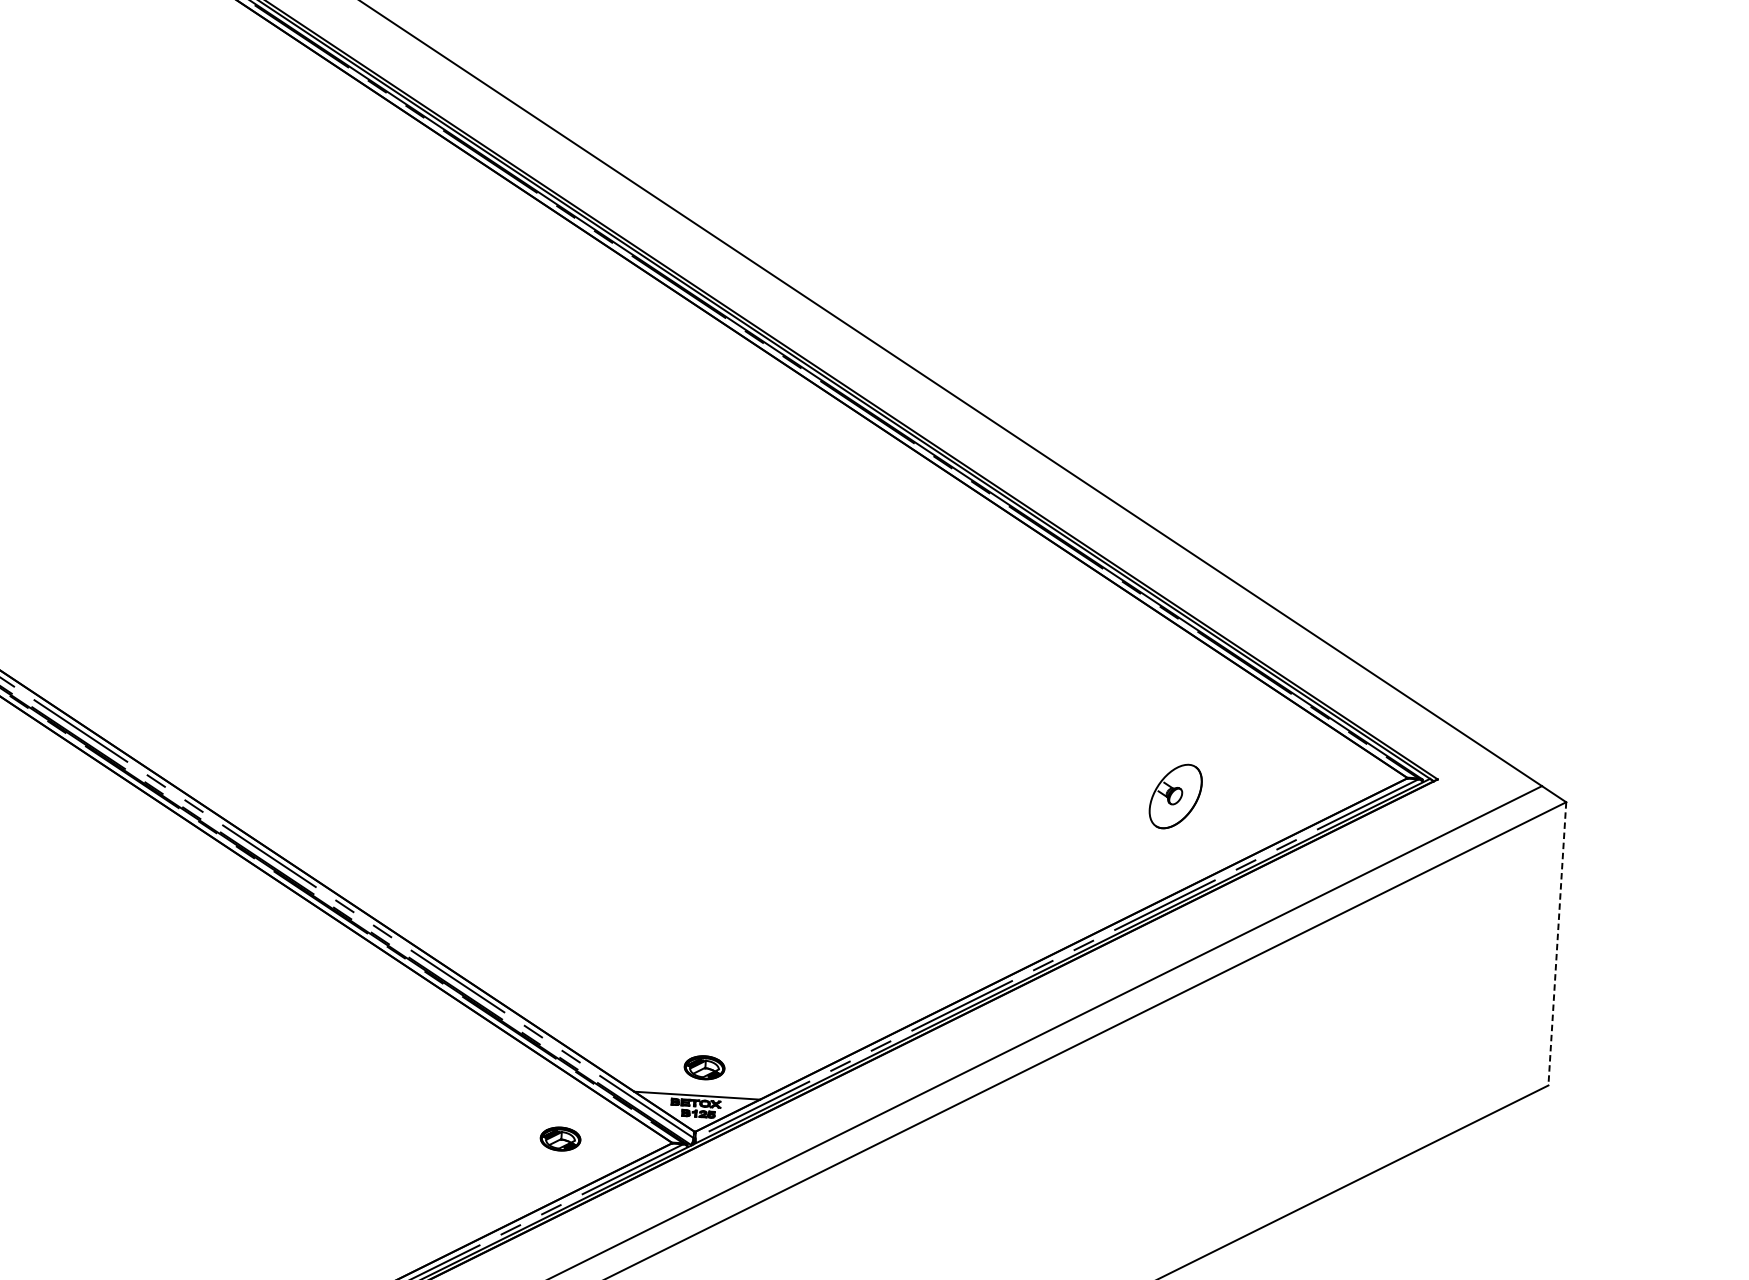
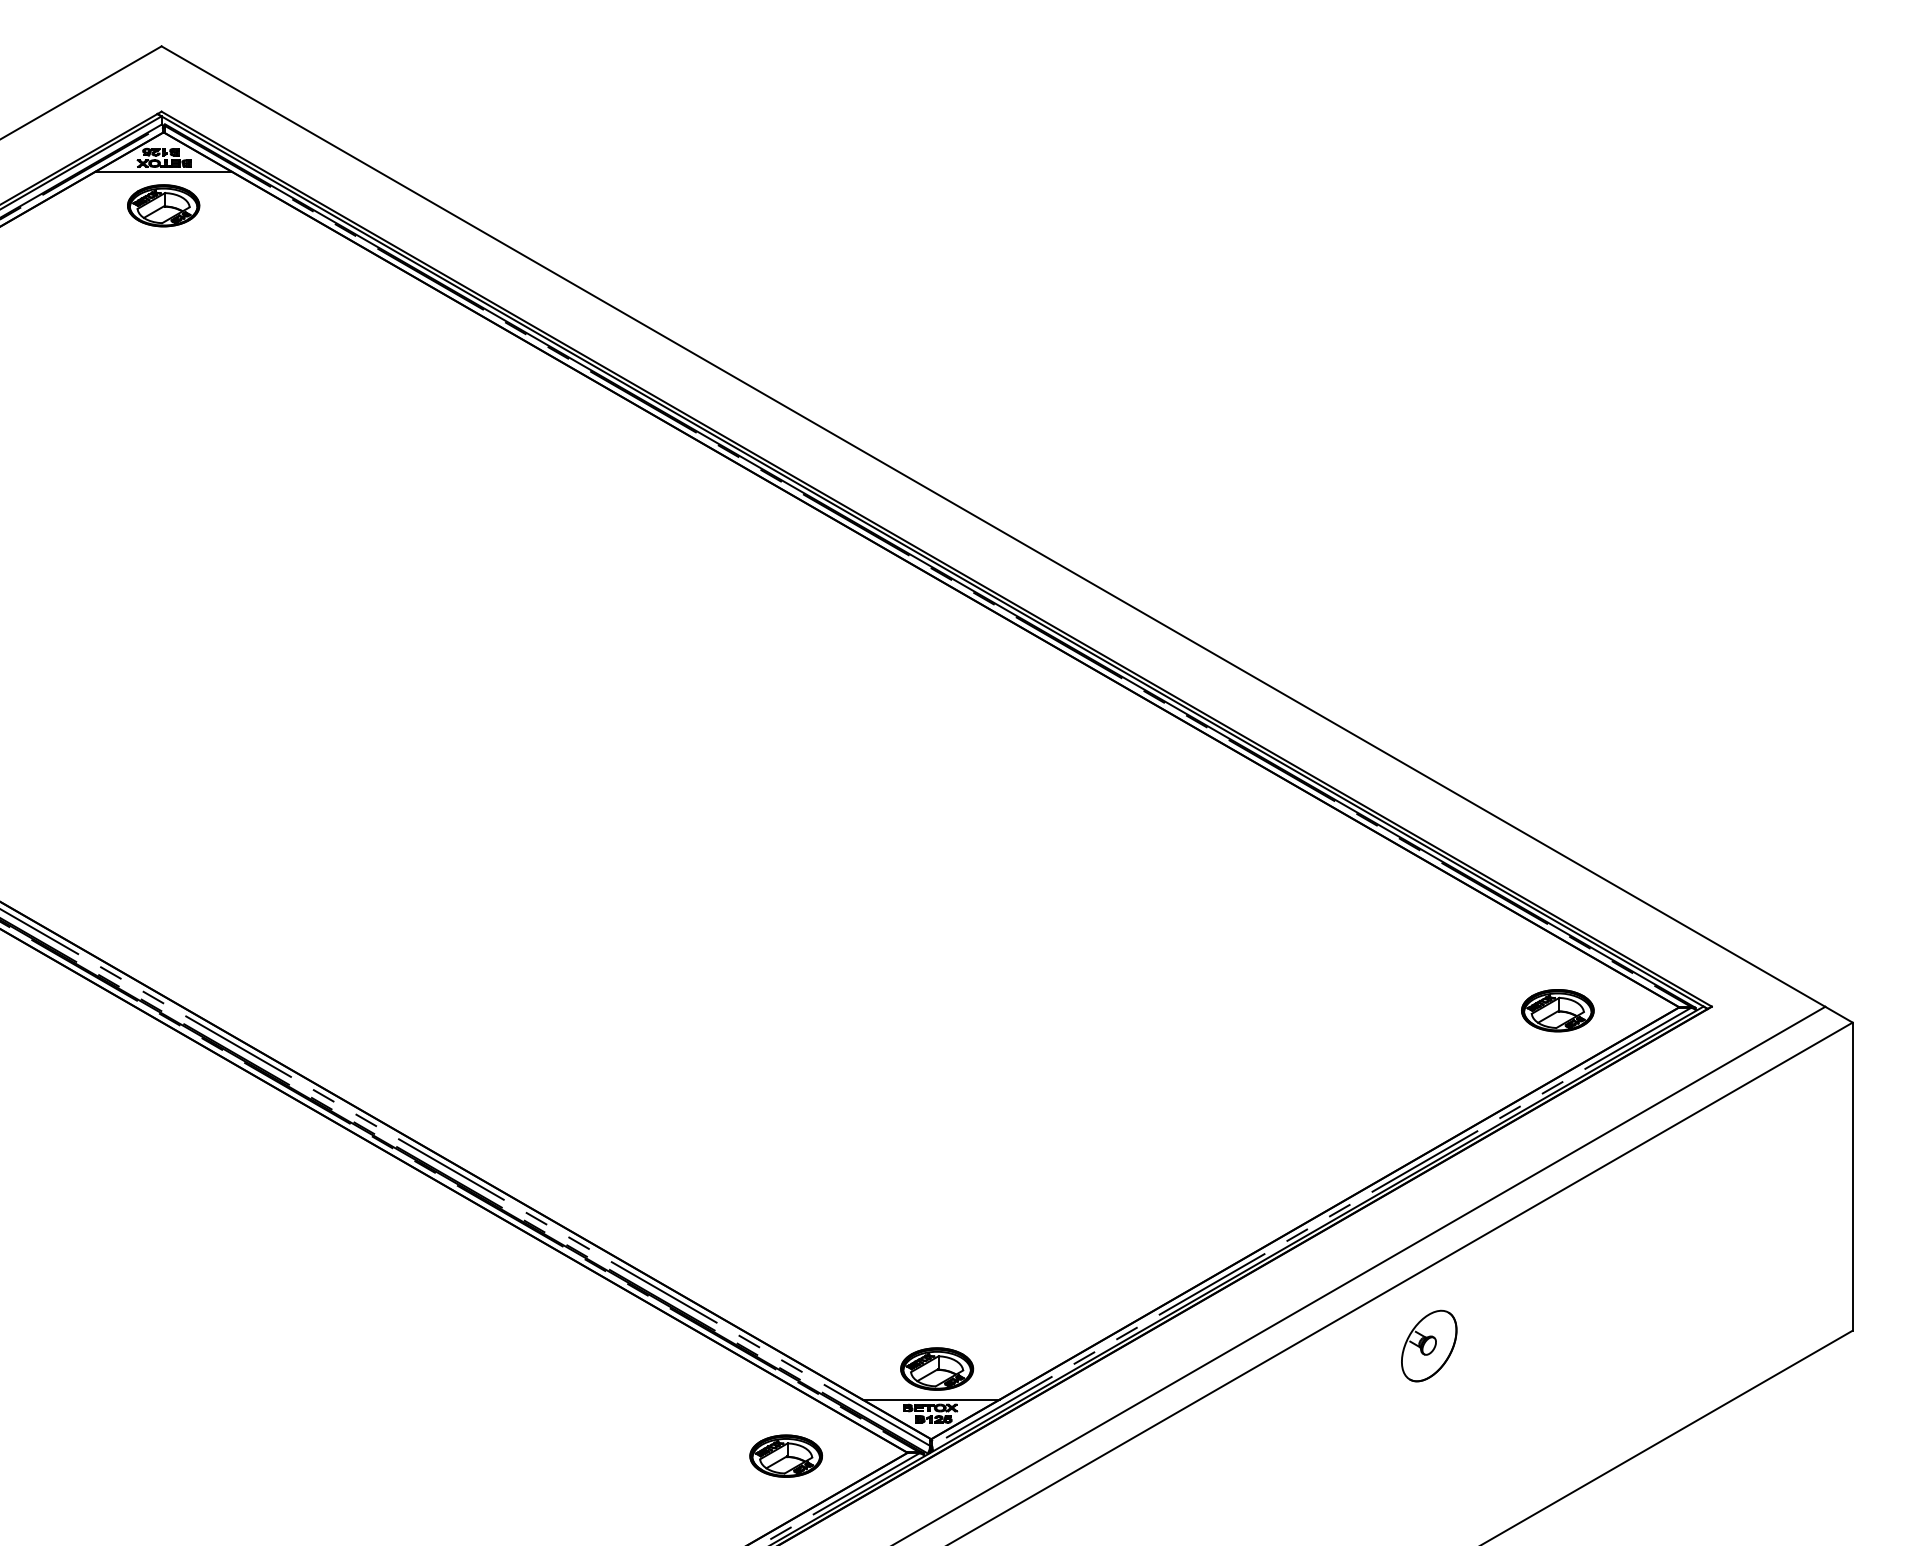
part: (1295, 774) -> (1557, 1010), added
part: (1176, 796) -> (1429, 1345), moved
line: (1557, 944) -> (1852, 1177), dashed -> solid
part: (704, 1067) -> (937, 1368), size x1.67
part: (560, 1138) -> (785, 1455), size x1.67

